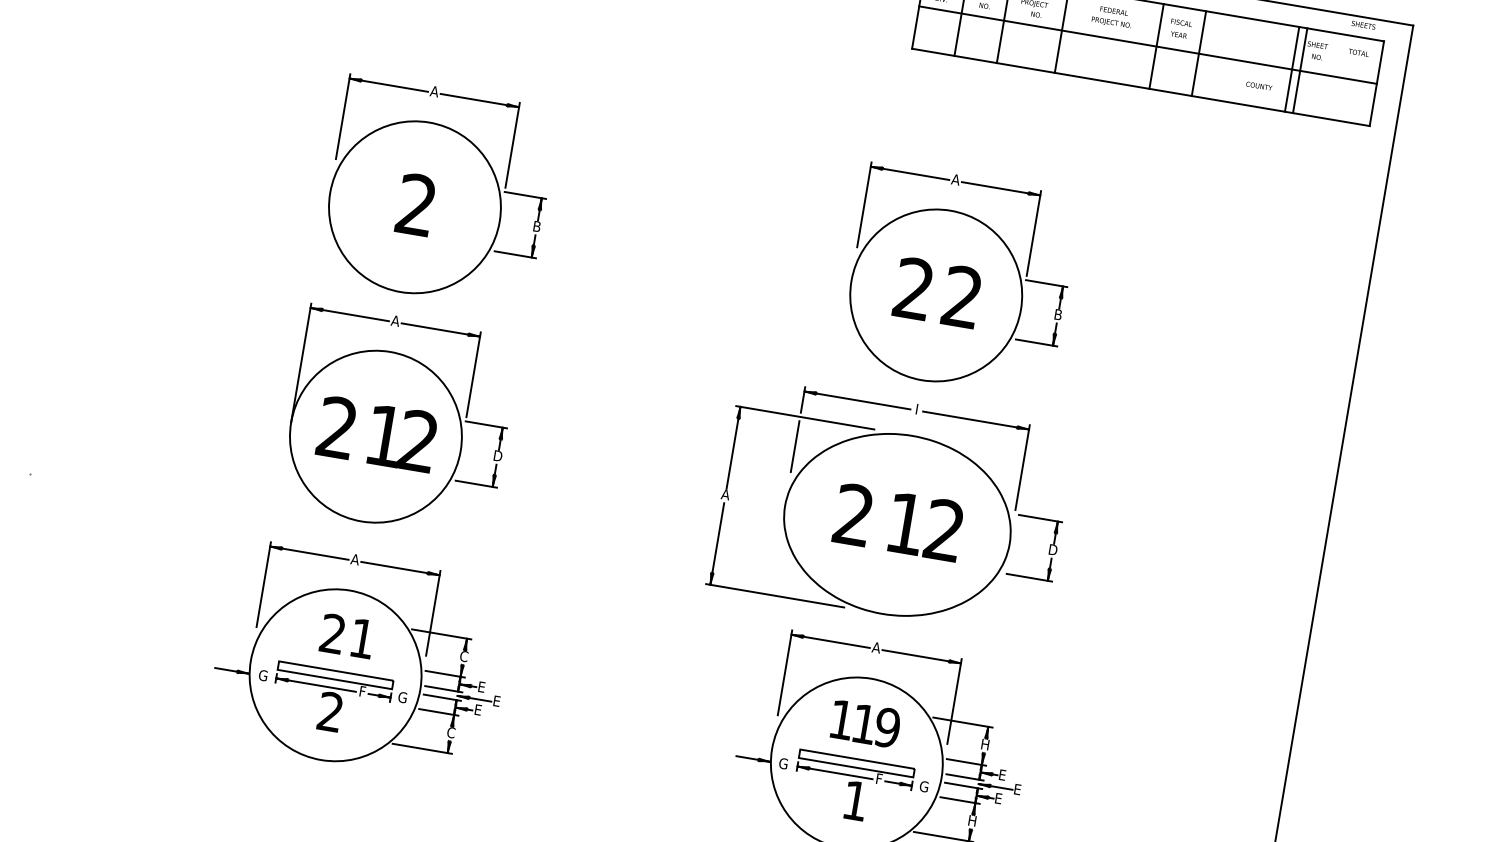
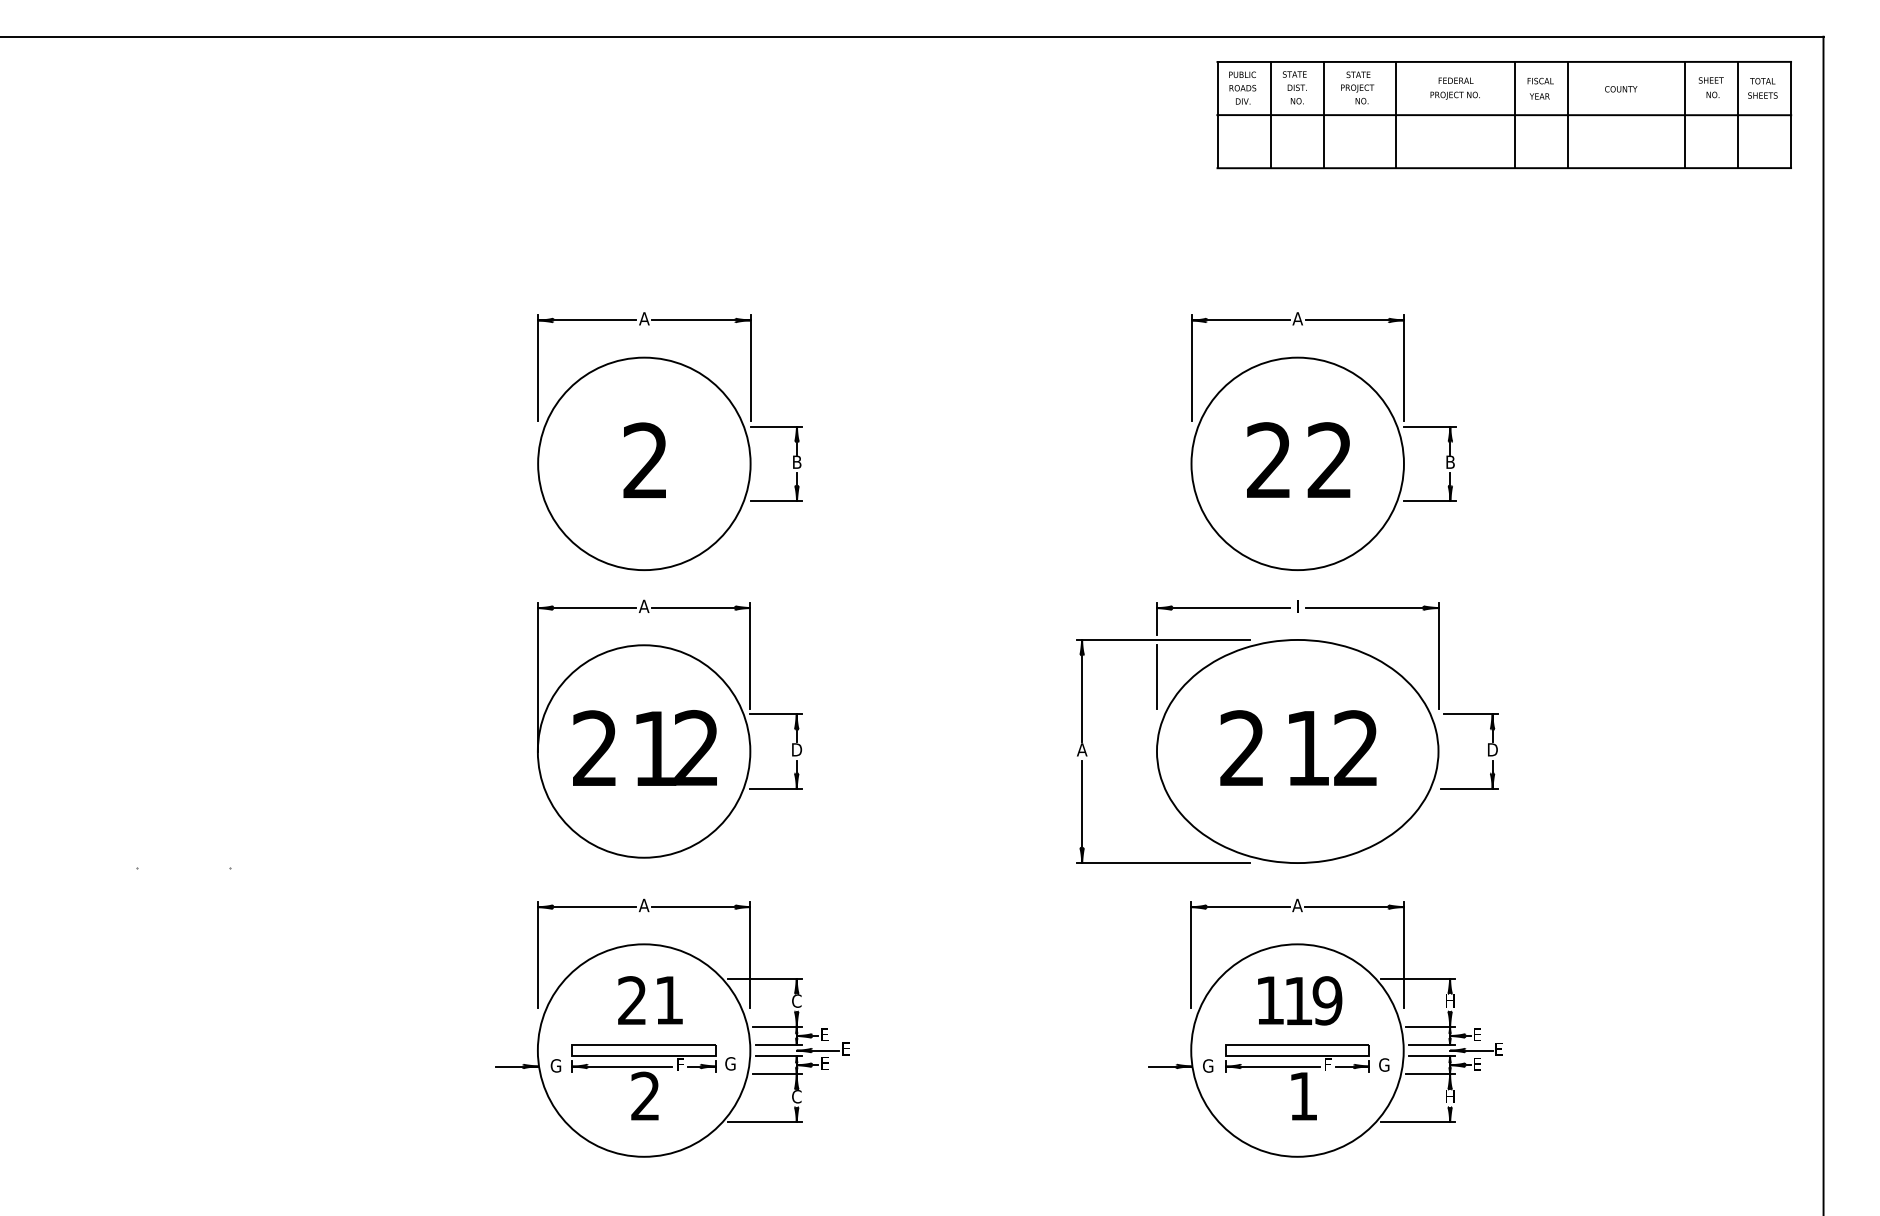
text: (1363, 25) -> (1762, 95), moved
line: (1299, 70) -> (1737, 114), moved
text: (1259, 86) -> (1621, 89), moved

